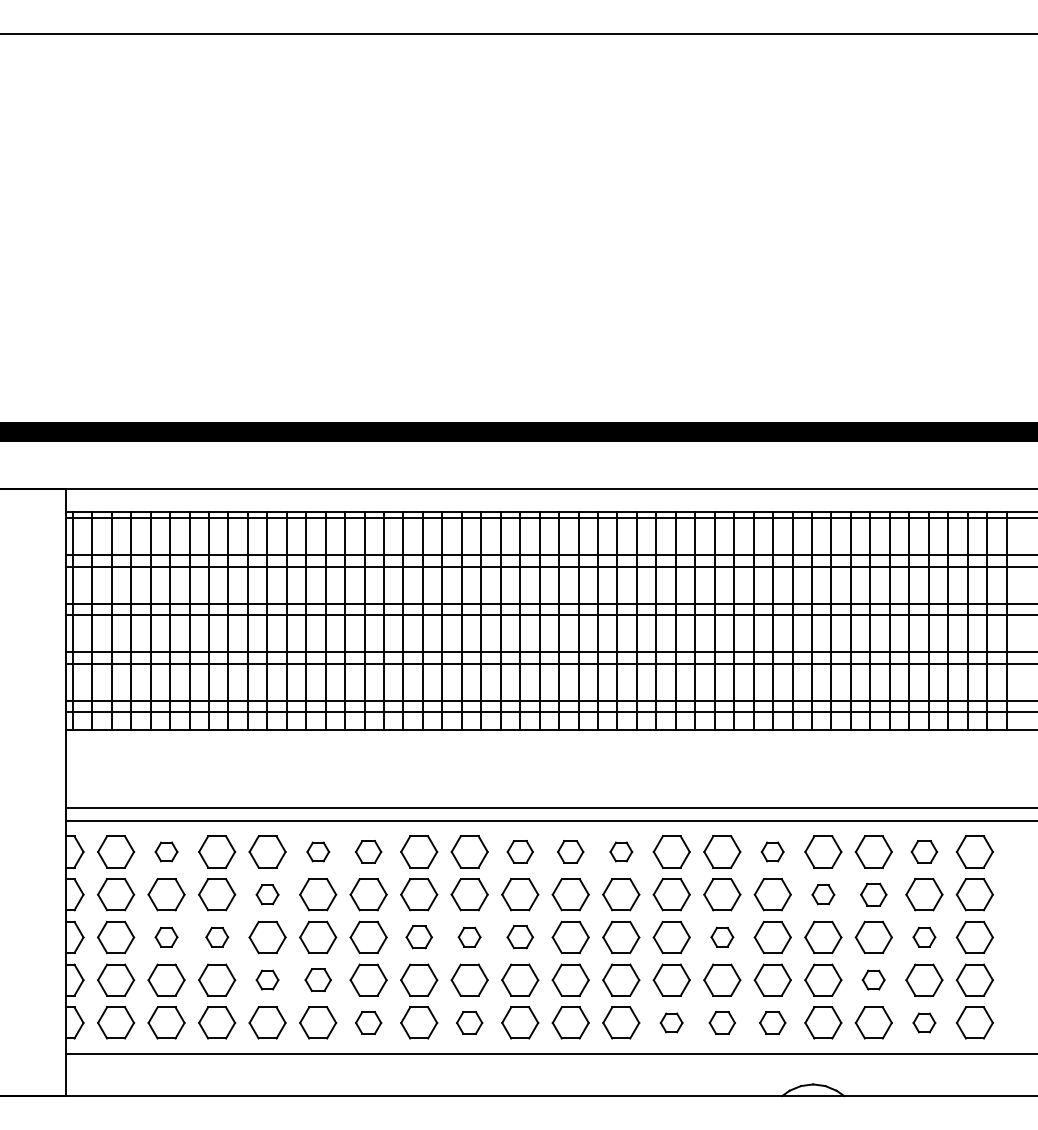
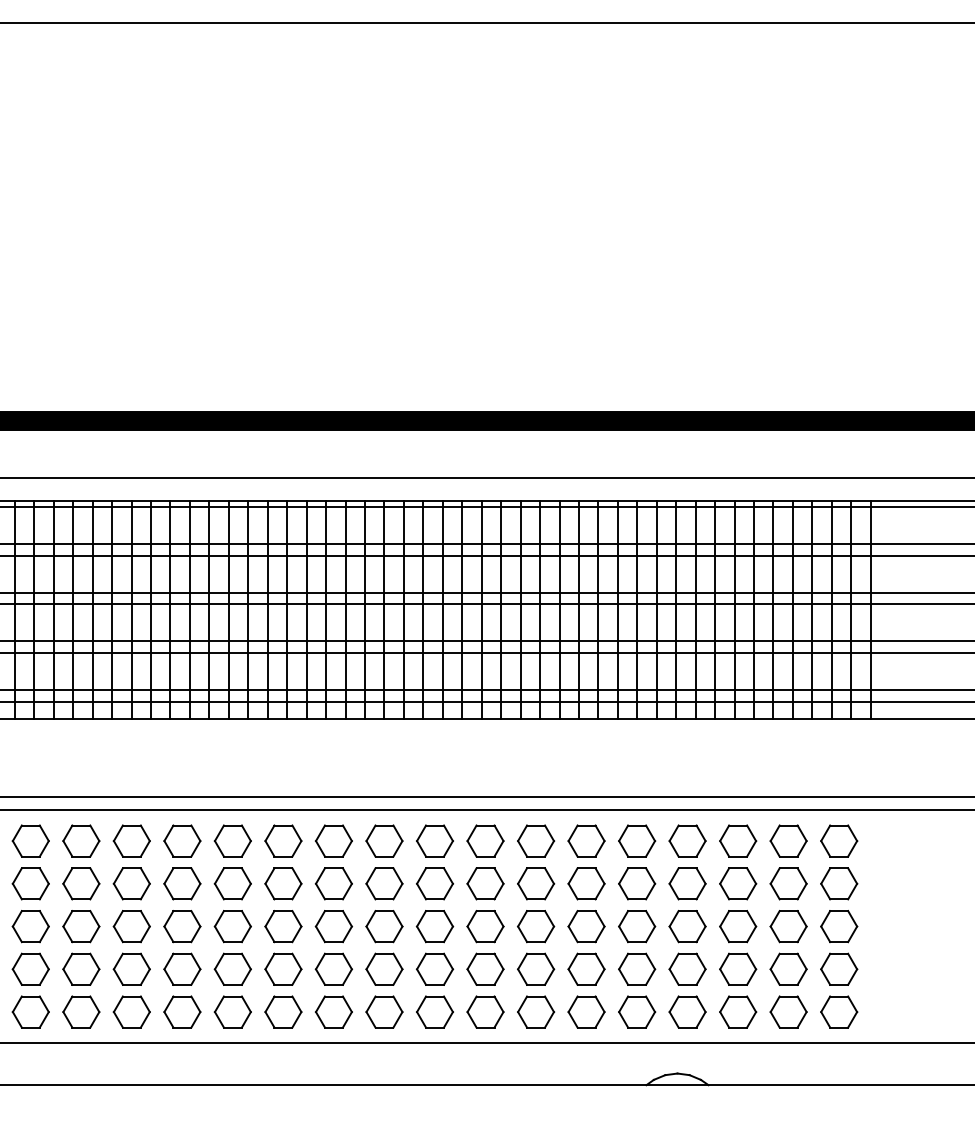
part: (166, 851) -> (30, 840), size x1.67
part: (318, 851) -> (182, 840), size x1.67
part: (368, 851) -> (232, 840), size x1.43
part: (520, 851) -> (384, 840), size x1.43
part: (570, 851) -> (434, 840), size x1.43
part: (621, 851) -> (485, 840), size x1.67
part: (772, 851) -> (636, 840), size x1.67
part: (924, 851) -> (788, 840), size x1.43
part: (267, 894) -> (131, 883), size x1.67
part: (823, 894) -> (687, 883), size x1.67
part: (873, 894) -> (737, 883), size x1.43
part: (166, 936) -> (30, 925), size x1.67
part: (217, 936) -> (81, 925), size x1.67
part: (419, 936) -> (283, 925), size x1.43
part: (469, 936) -> (333, 925), size x1.67
part: (520, 936) -> (384, 925), size x1.43
part: (722, 936) -> (586, 925), size x1.67
part: (924, 936) -> (788, 925), size x1.67
part: (267, 979) -> (131, 968), size x1.67
part: (318, 979) -> (182, 968), size x1.43
part: (873, 979) -> (737, 968), size x1.67
part: (368, 1022) -> (232, 1011), size x1.43
part: (469, 1022) -> (333, 1011), size x1.43
part: (671, 1022) -> (535, 1011), size x1.67
part: (722, 1022) -> (586, 1011), size x1.43
part: (772, 1022) -> (636, 1011), size x1.43
part: (924, 1022) -> (788, 1011), size x1.67

